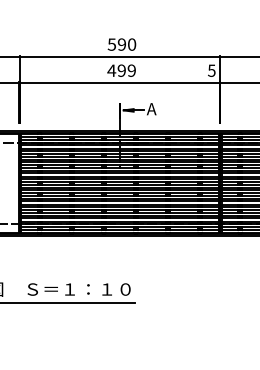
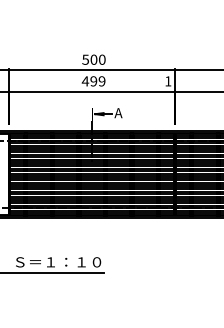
text: (121, 44) -> (93, 59), 590 -> 500
text: (212, 70) -> (168, 81), 5 -> 1

